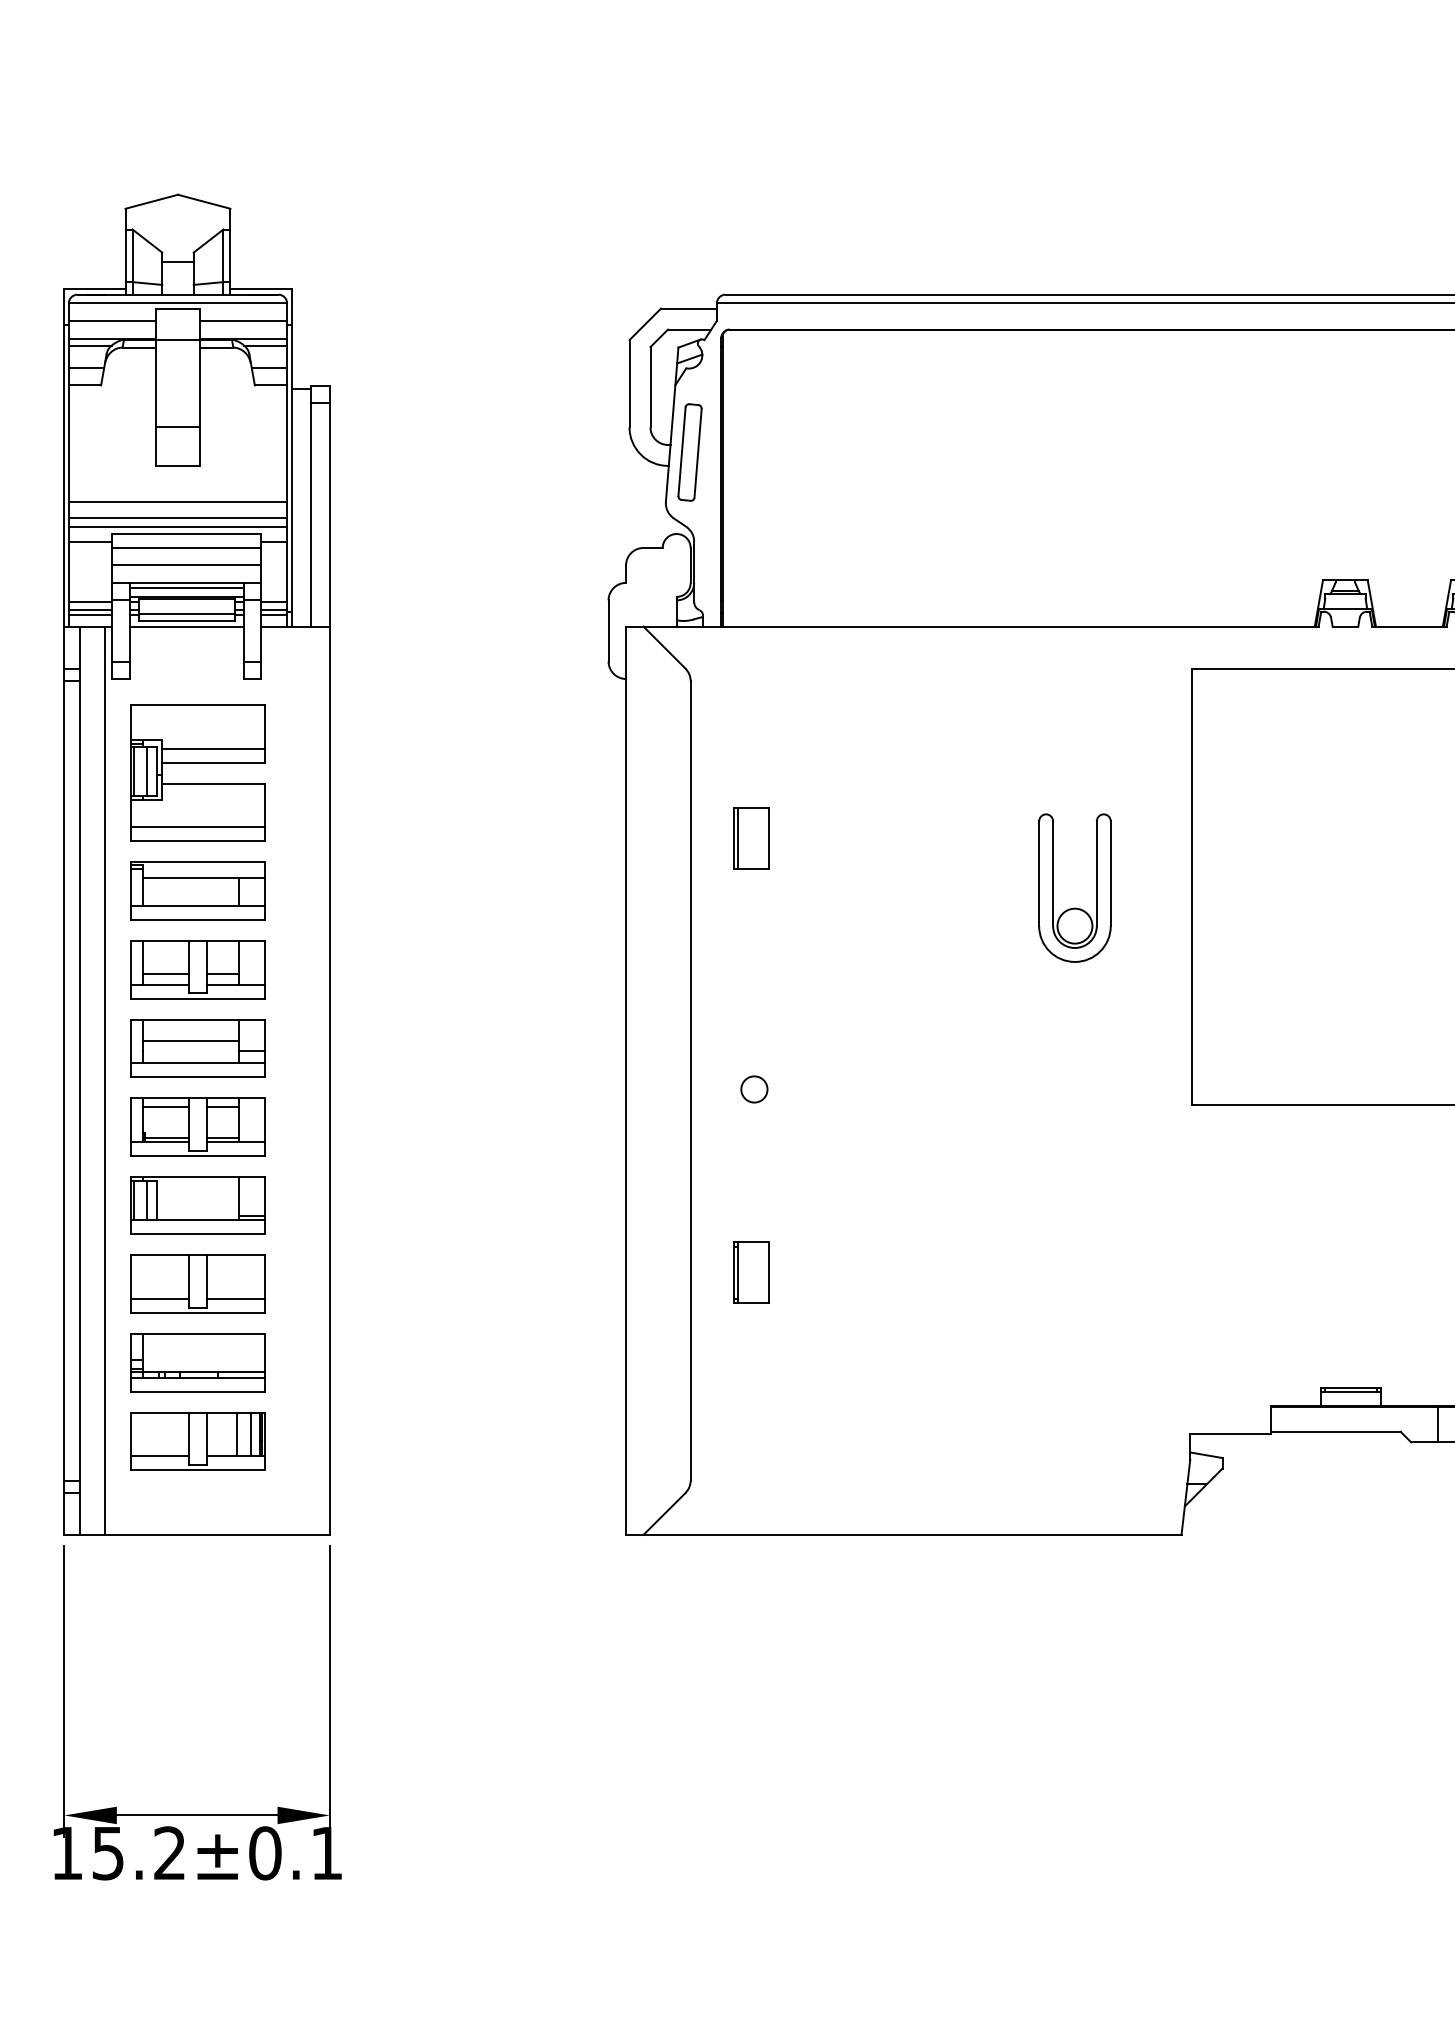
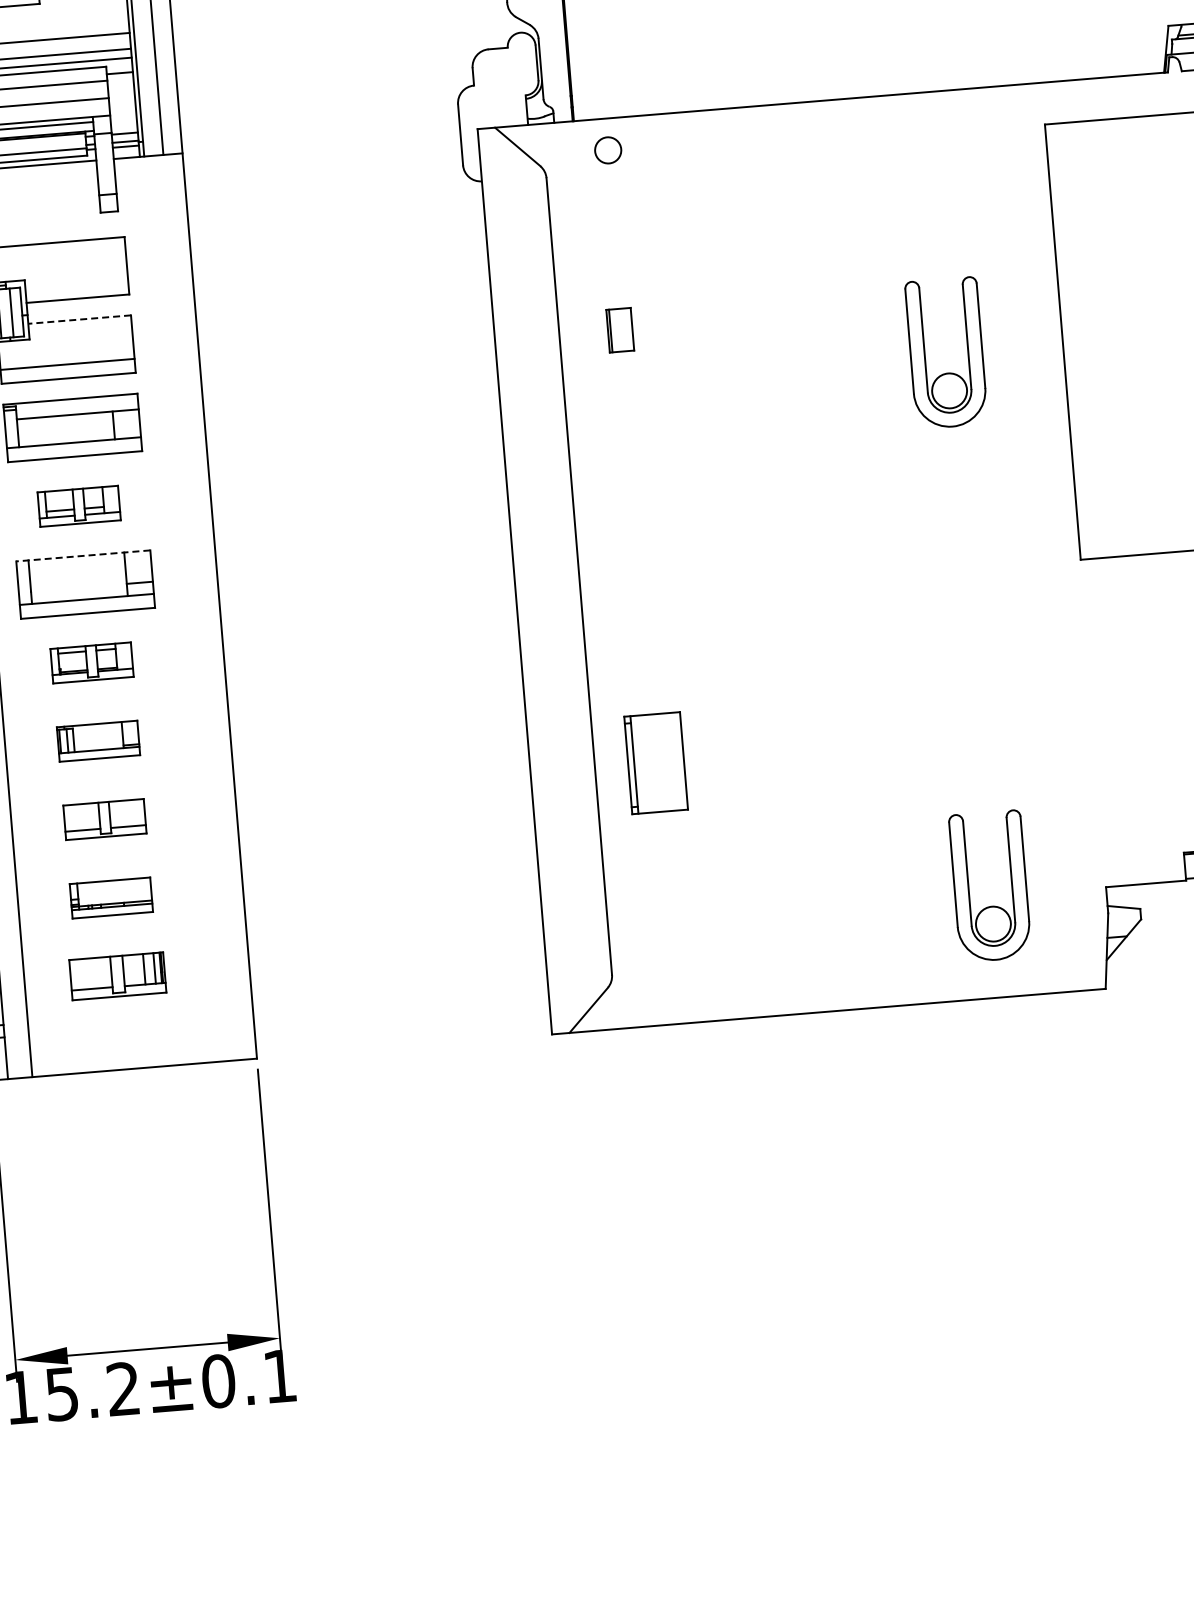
line: (213, 748) -> (76, 284), removed
line: (213, 783) -> (79, 319), solid -> dashed
part: (751, 838) -> (620, 330), size x0.7
part: (197, 969) -> (78, 506), size x0.6
line: (197, 1019) -> (82, 555), solid -> dashed
line: (191, 1040) -> (78, 577), removed
circle: (754, 1089) -> (608, 150), moved
part: (197, 1126) -> (91, 662), size x0.6
part: (197, 1205) -> (97, 741), size x0.6
part: (751, 1272) -> (655, 762), size x1.6
part: (197, 1283) -> (104, 818), size x0.6
part: (197, 1362) -> (110, 897), size x0.6
part: (197, 1441) -> (117, 976), size x0.7
part: (1074, 1442) -> (991, 905), added

